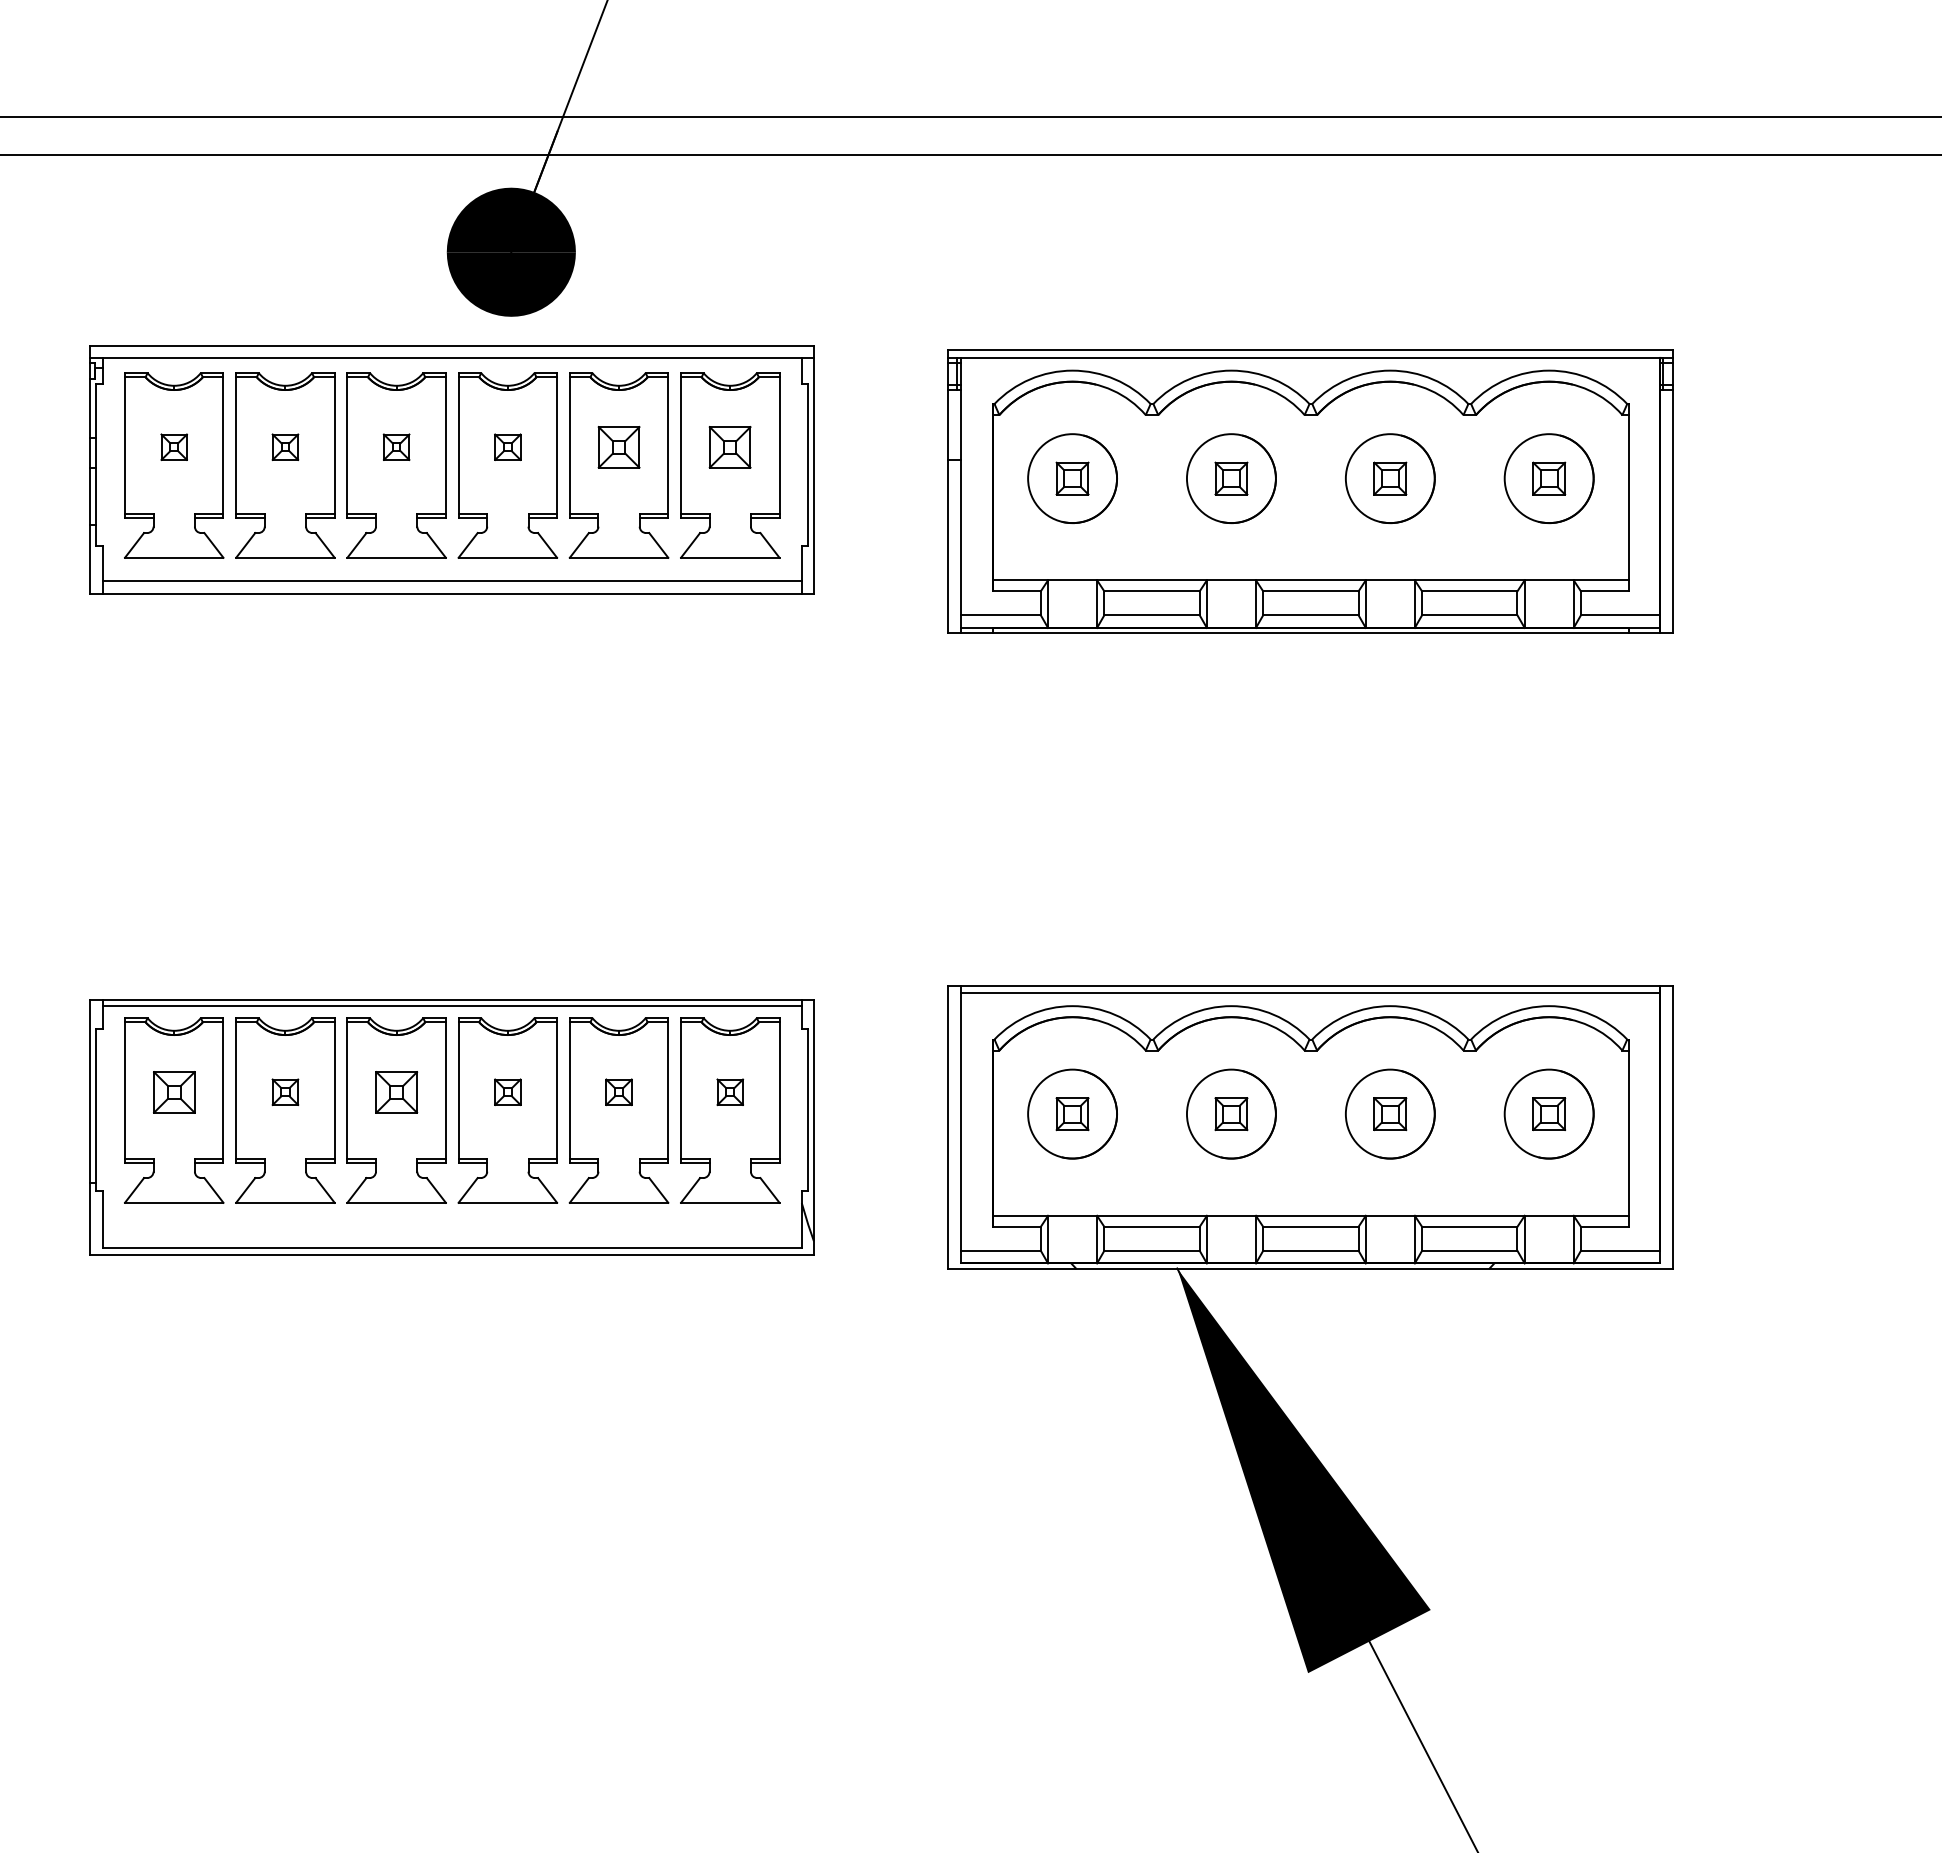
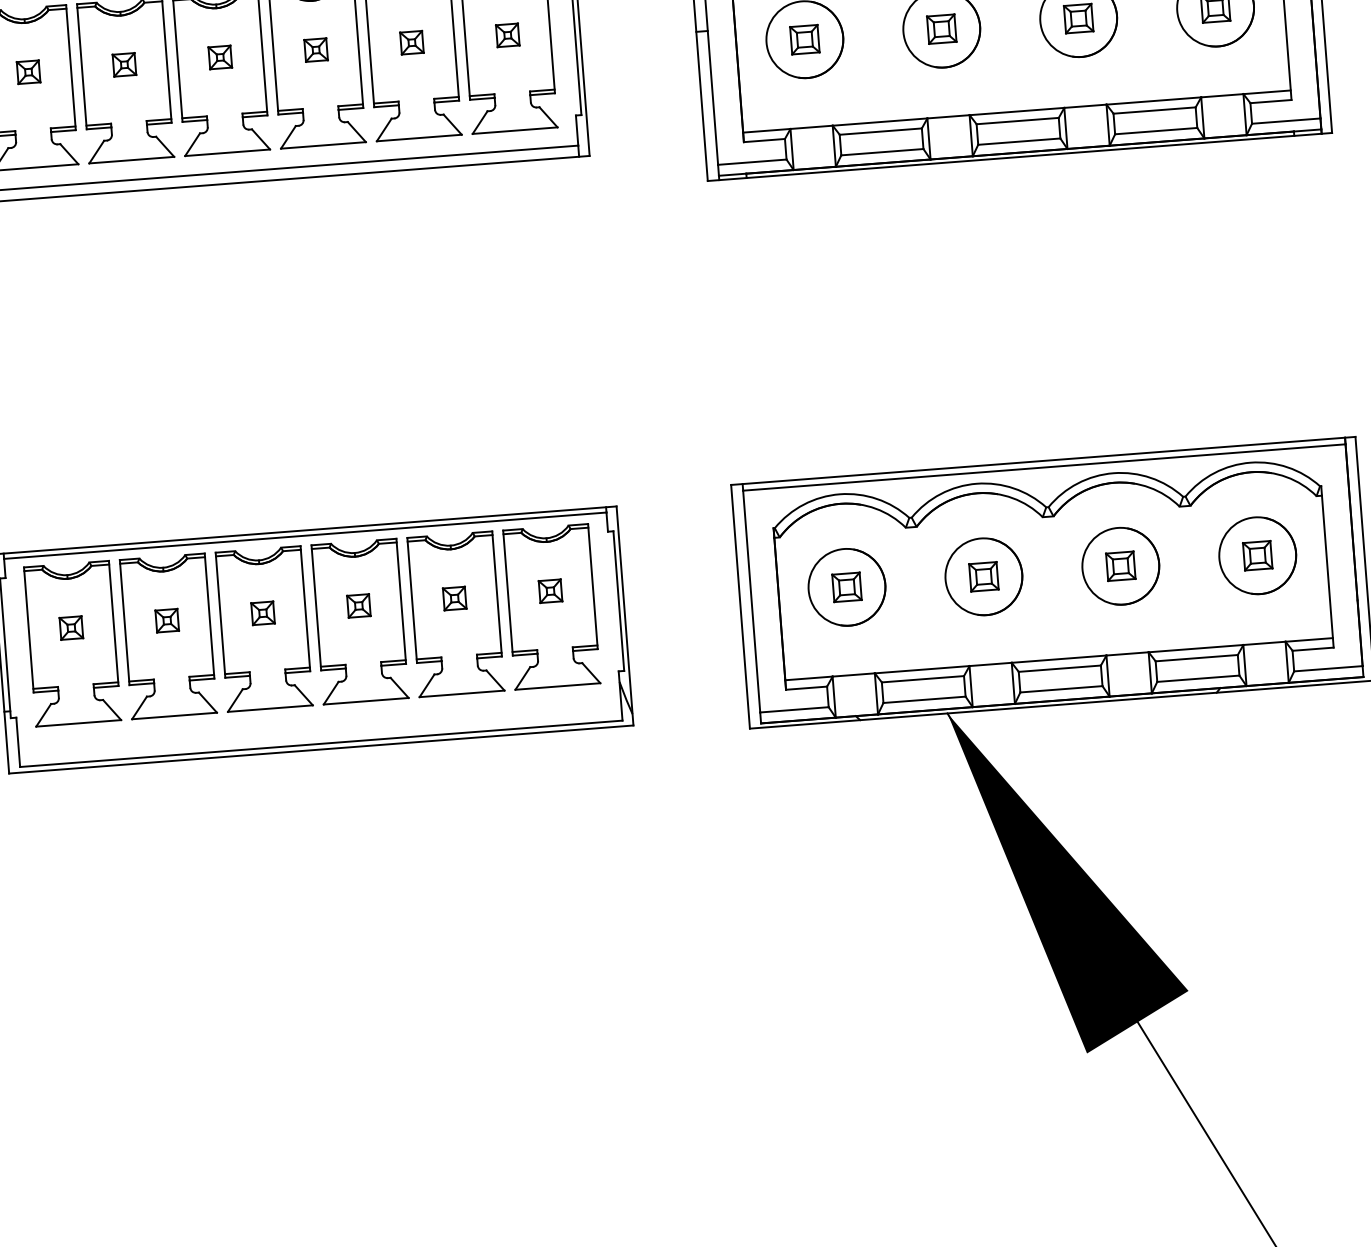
part: (618, 446) -> (411, 42), size x0.62
part: (730, 446) -> (507, 34), size x0.62
part: (173, 1091) -> (70, 627), size x0.62
part: (396, 1091) -> (262, 612), size x0.62

